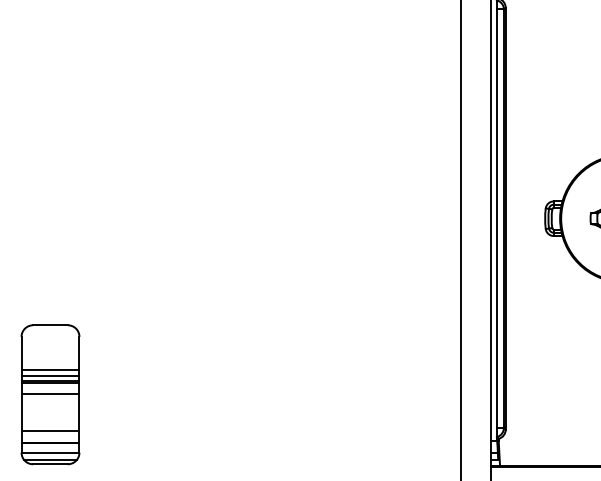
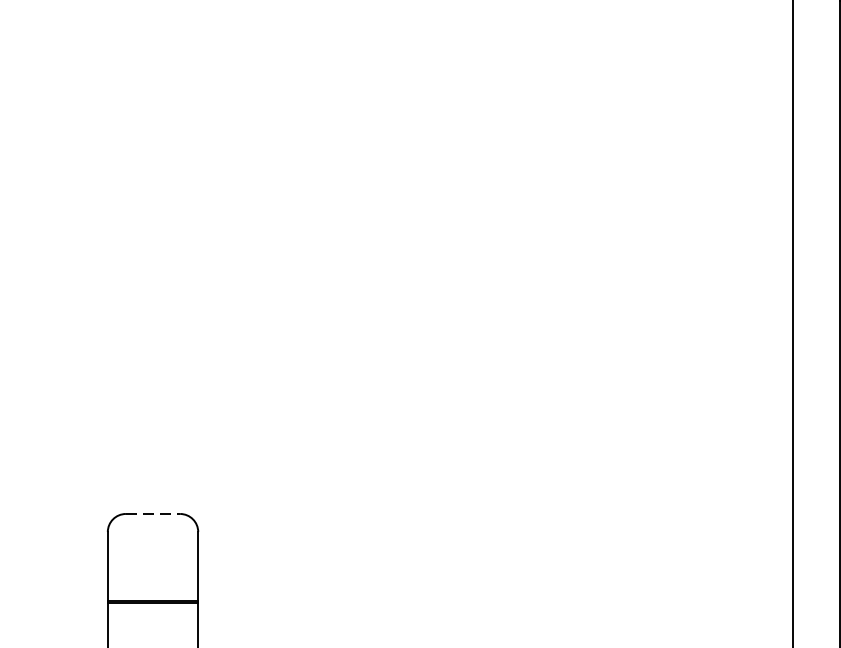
line: (51, 325) -> (154, 514), solid -> dashed
line: (50, 369) -> (153, 582), removed
line: (50, 376) -> (153, 593), removed
line: (50, 394) -> (153, 622), removed

